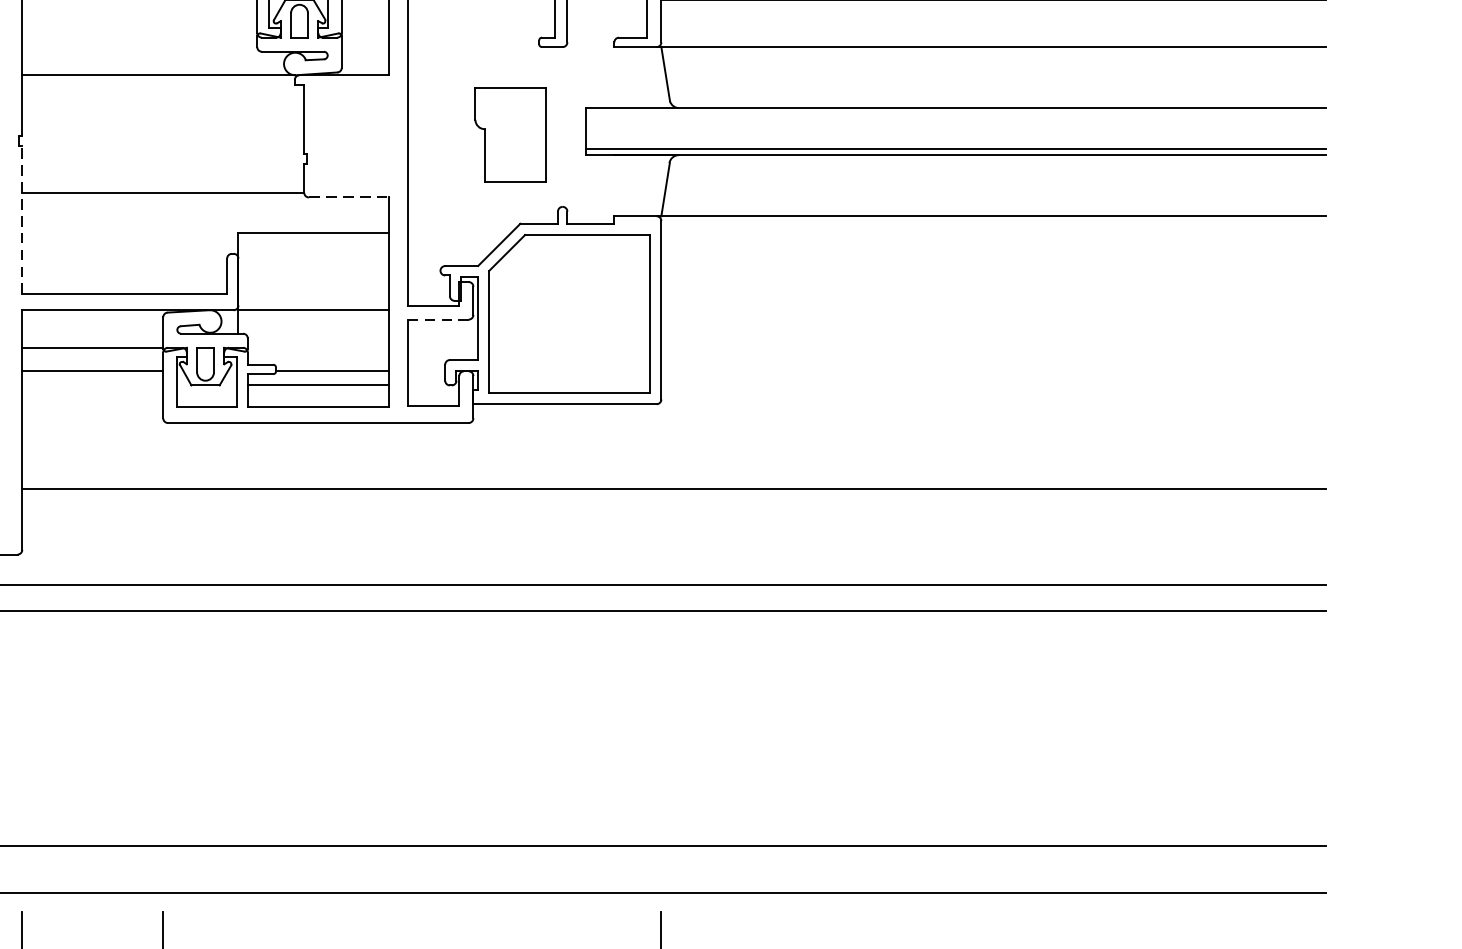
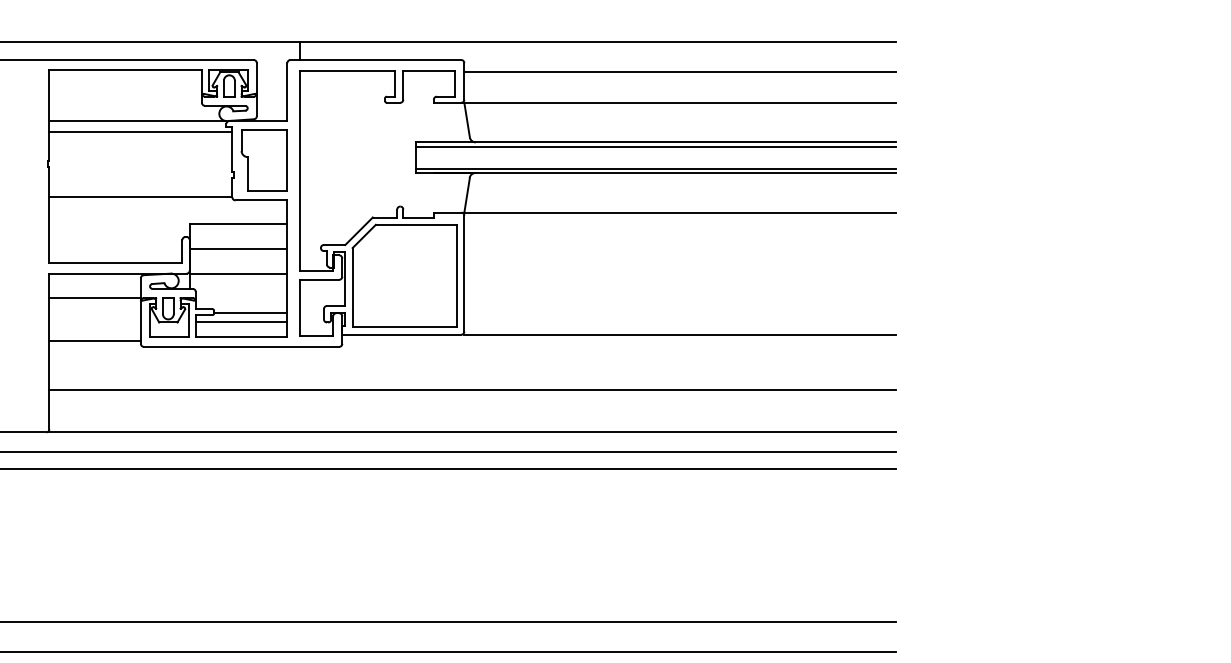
line: (162, 92) -> (140, 132), added
line: (955, 114) -> (655, 146), added
part: (509, 134) -> (263, 160), moved
line: (348, 197) -> (261, 200), dashed -> solid
line: (22, 219) -> (49, 214), dashed -> solid
line: (313, 273) -> (238, 249), added
line: (438, 319) -> (319, 279), dashed -> solid
line: (91, 370) -> (94, 340), moved
line: (994, 403) -> (680, 334), added
line: (673, 554) -> (472, 432), added

